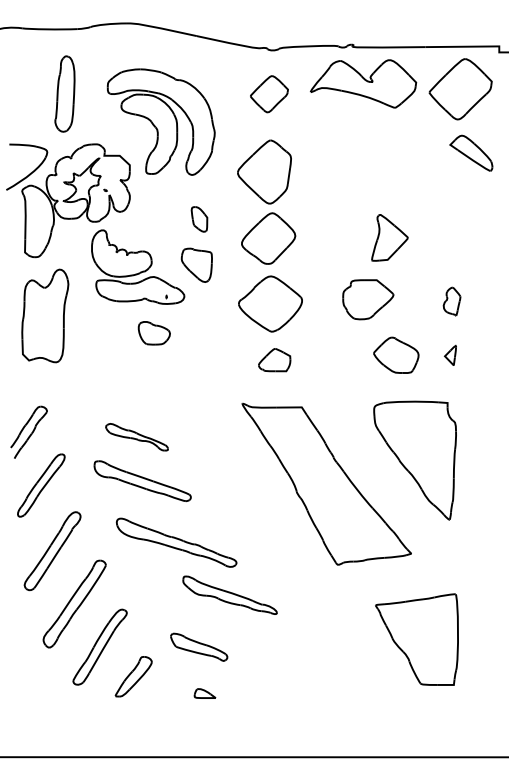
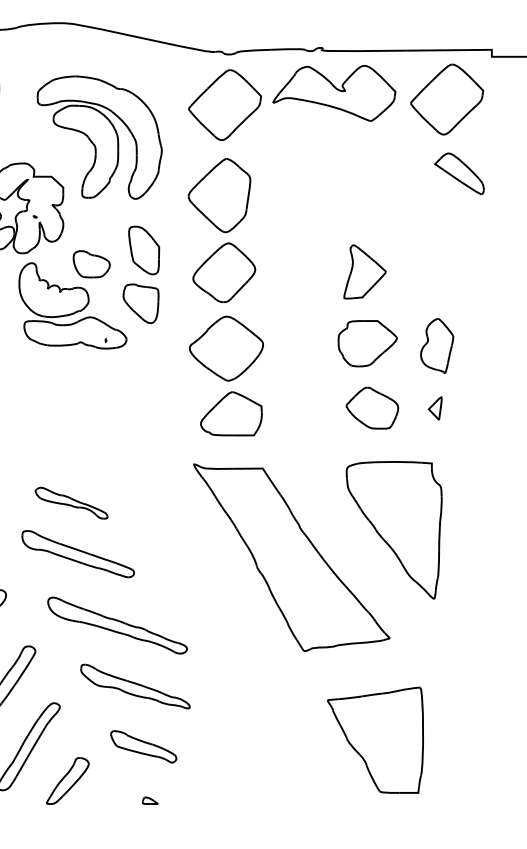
part: (269, 94) -> (225, 105), size x1.67
part: (199, 219) -> (144, 250), size x1.67
part: (368, 299) -> (367, 343), moved
part: (451, 301) -> (436, 345), size x1.67
part: (153, 333) -> (90, 264), moved
part: (274, 359) -> (231, 413), size x1.67
part: (229, 594) -> (134, 685), moved
part: (416, 639) -> (374, 740), moved
part: (204, 693) -> (149, 800), size x0.62

